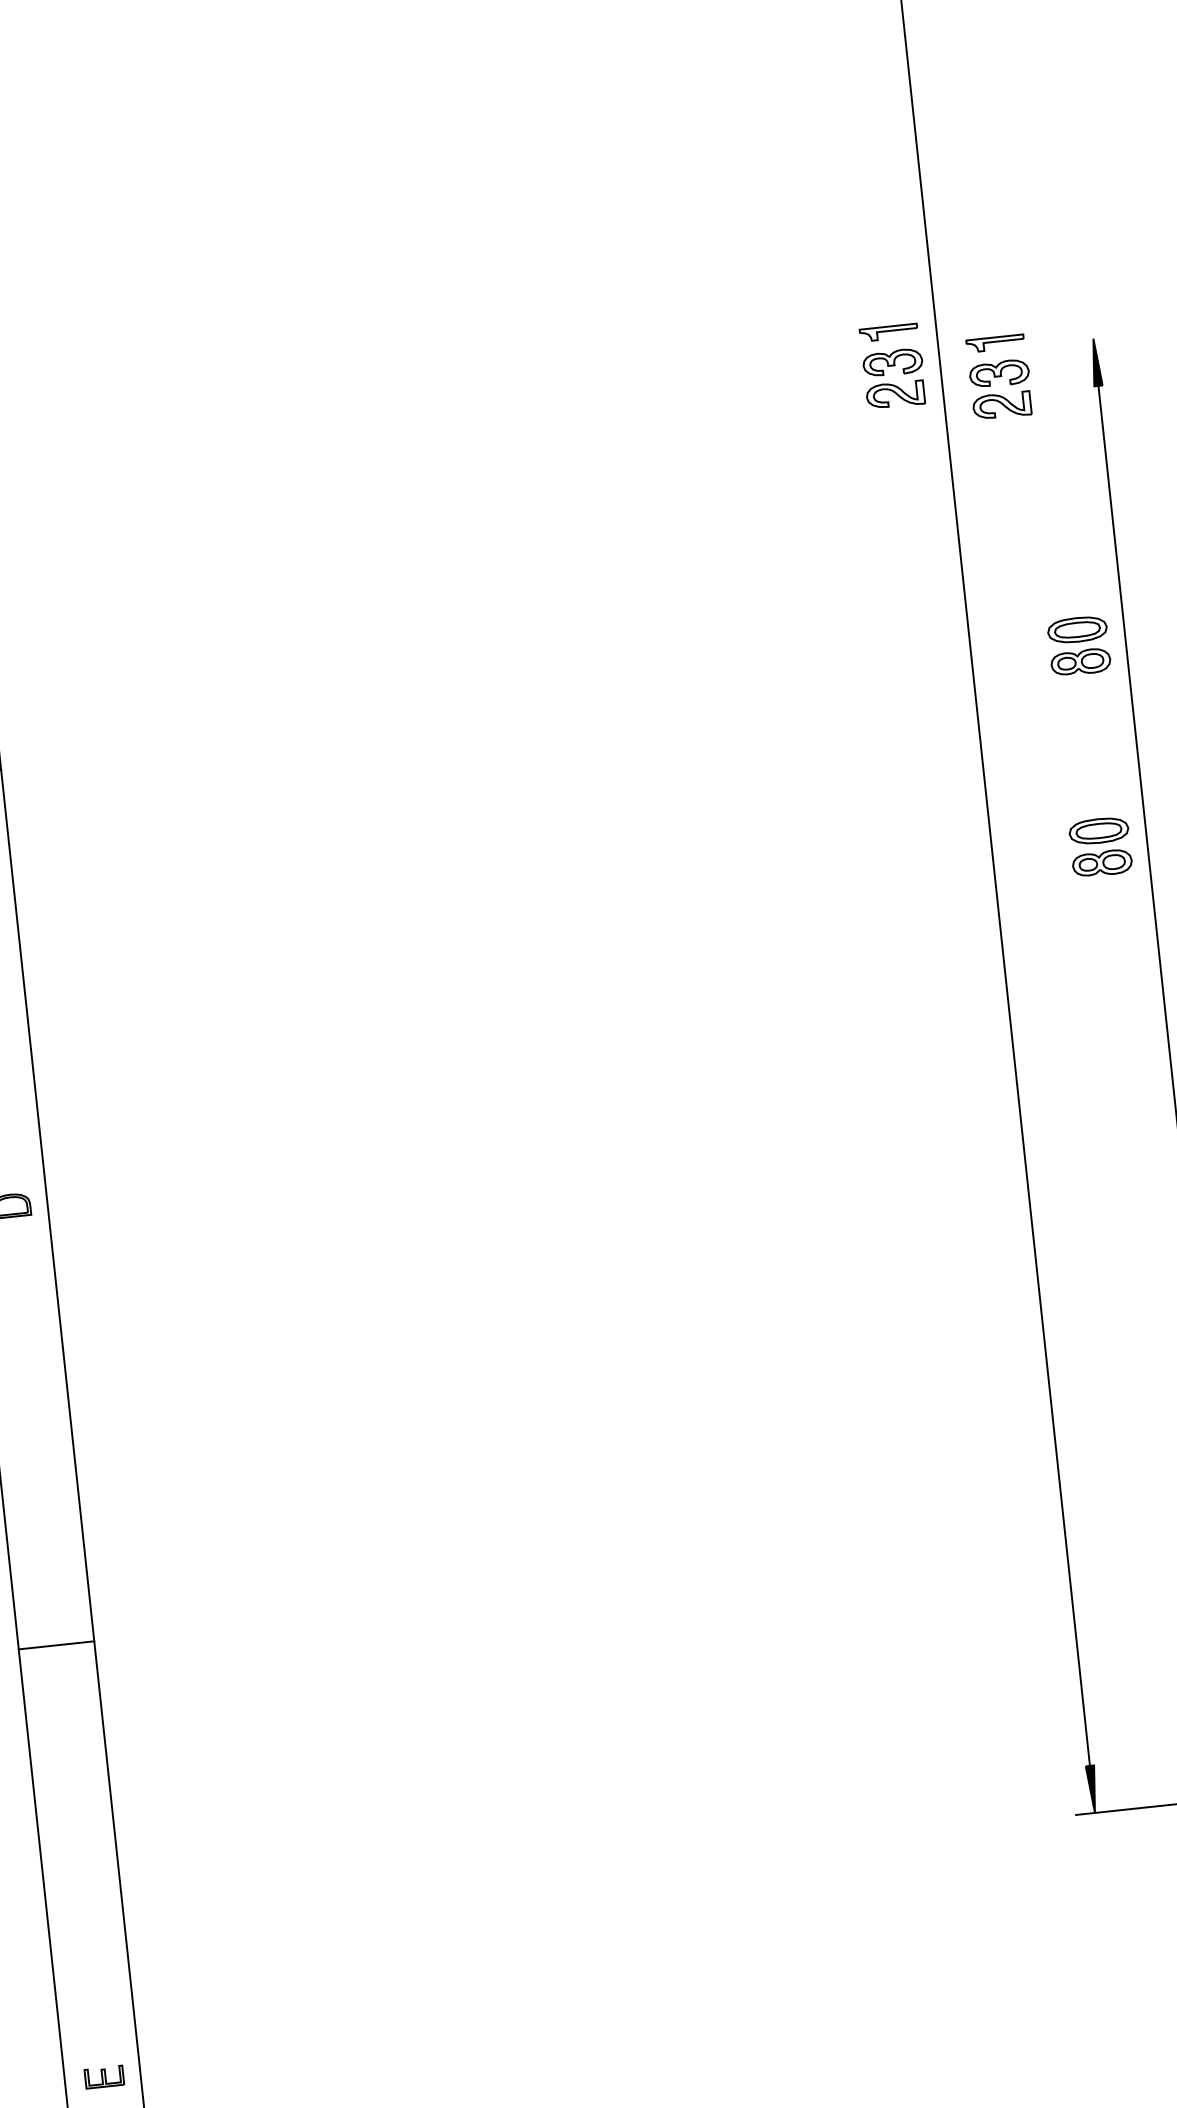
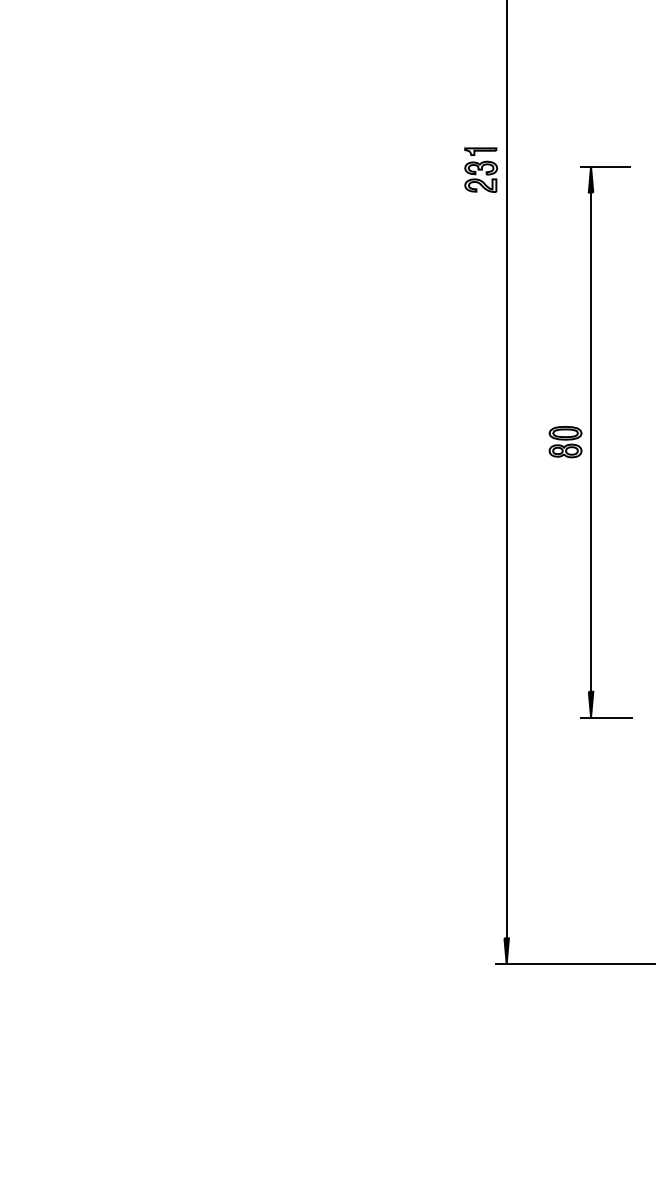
line: (1119, 335) -> (605, 166), added
part: (1000, 375) -> (538, 181), removed
part: (1079, 646) -> (565, 332), removed

